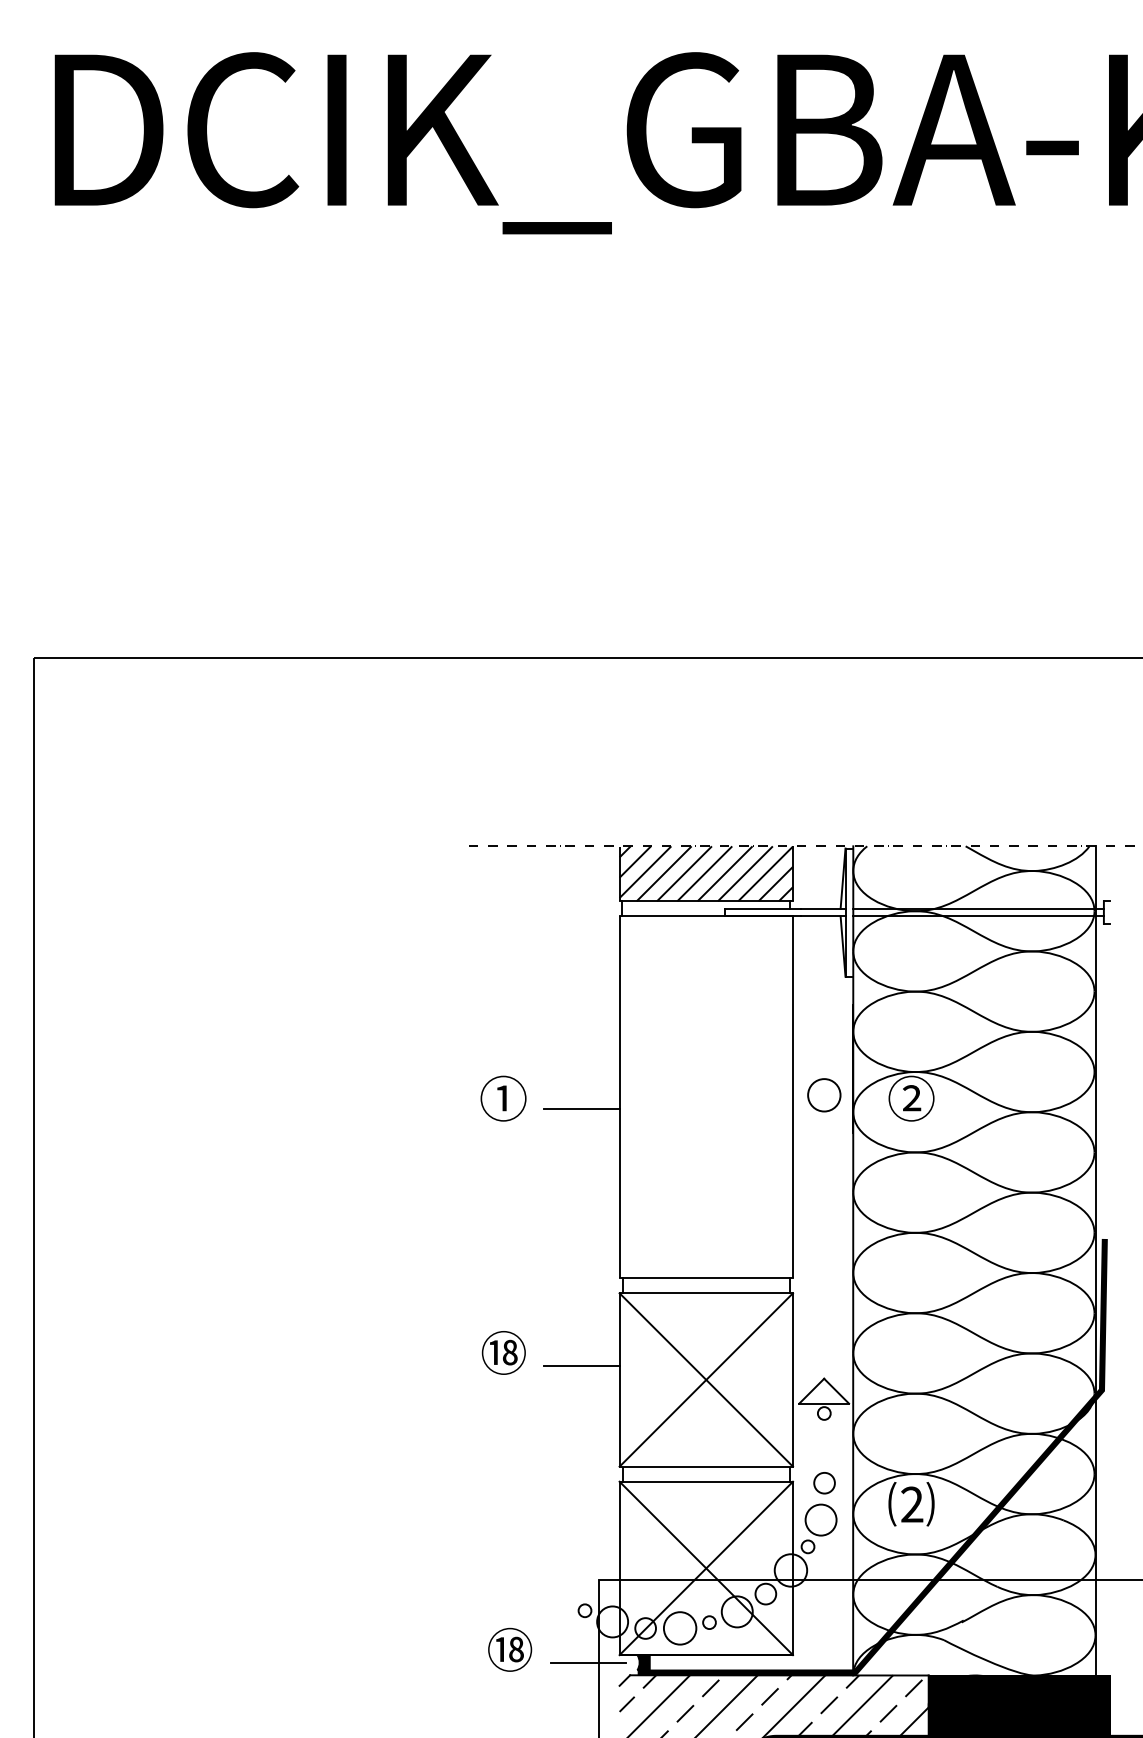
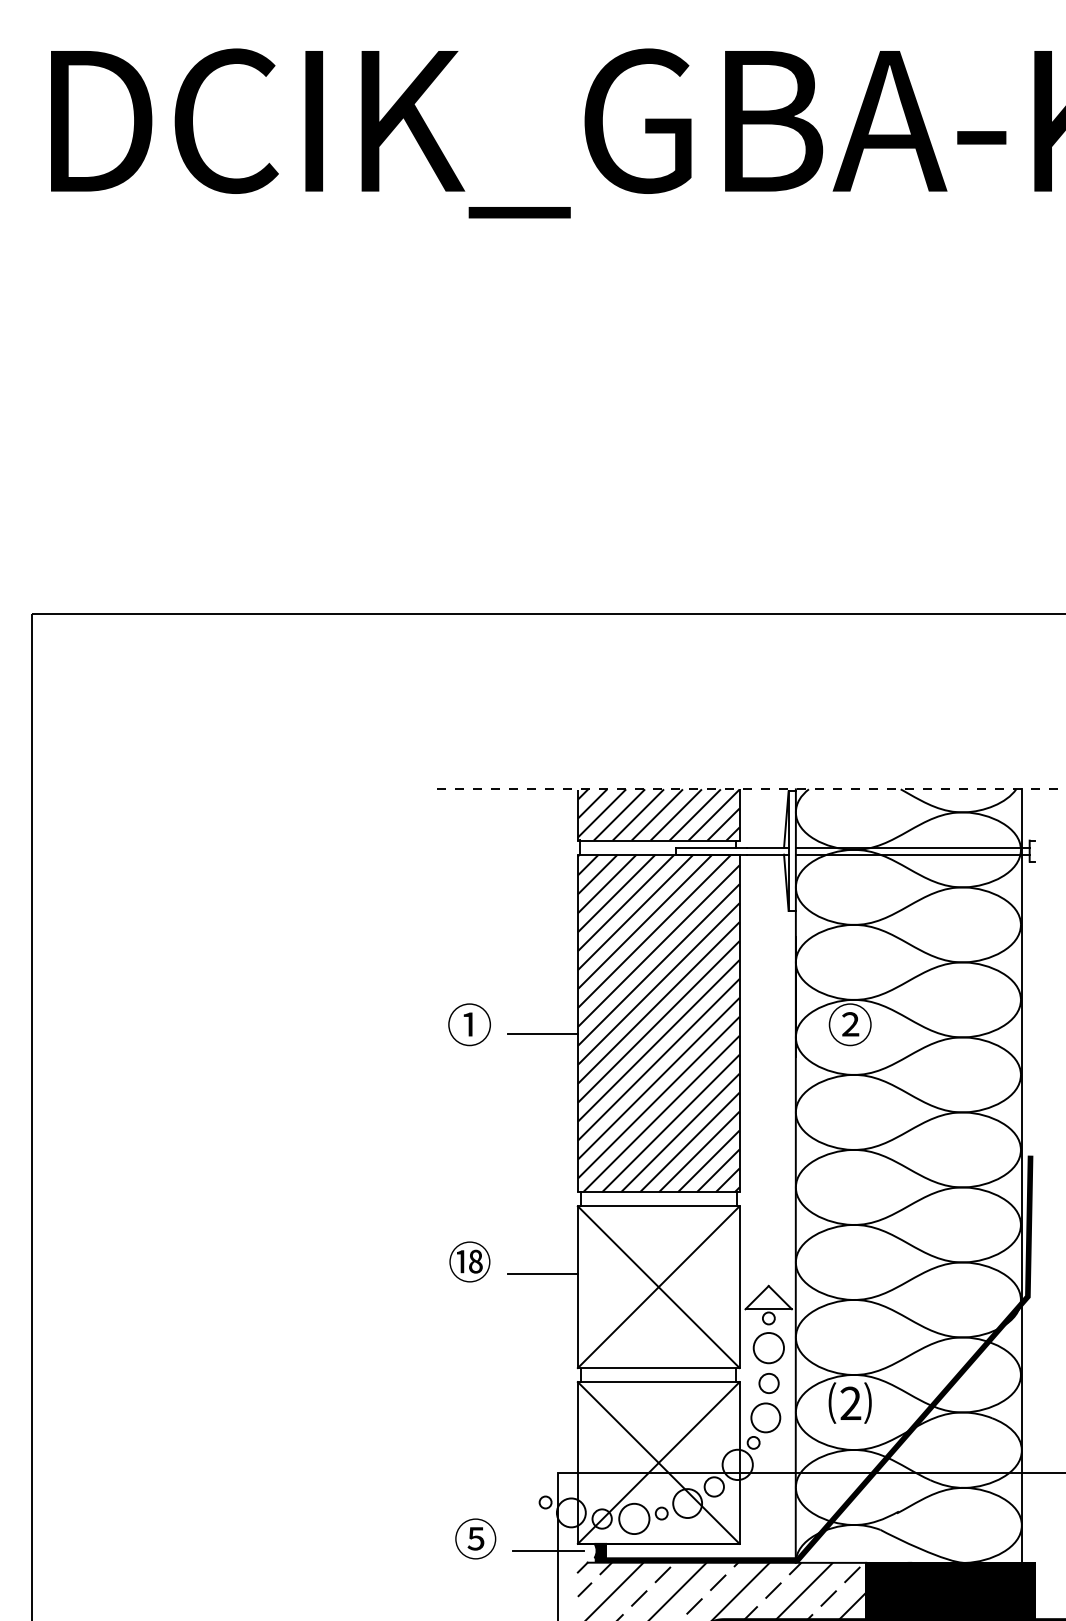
circle: (824, 1095) -> (769, 1348), moved
hatch: (705, 1097) -> (658, 1023), added
text: (509, 1649) -> (475, 1538), ⑱ -> ⑤

